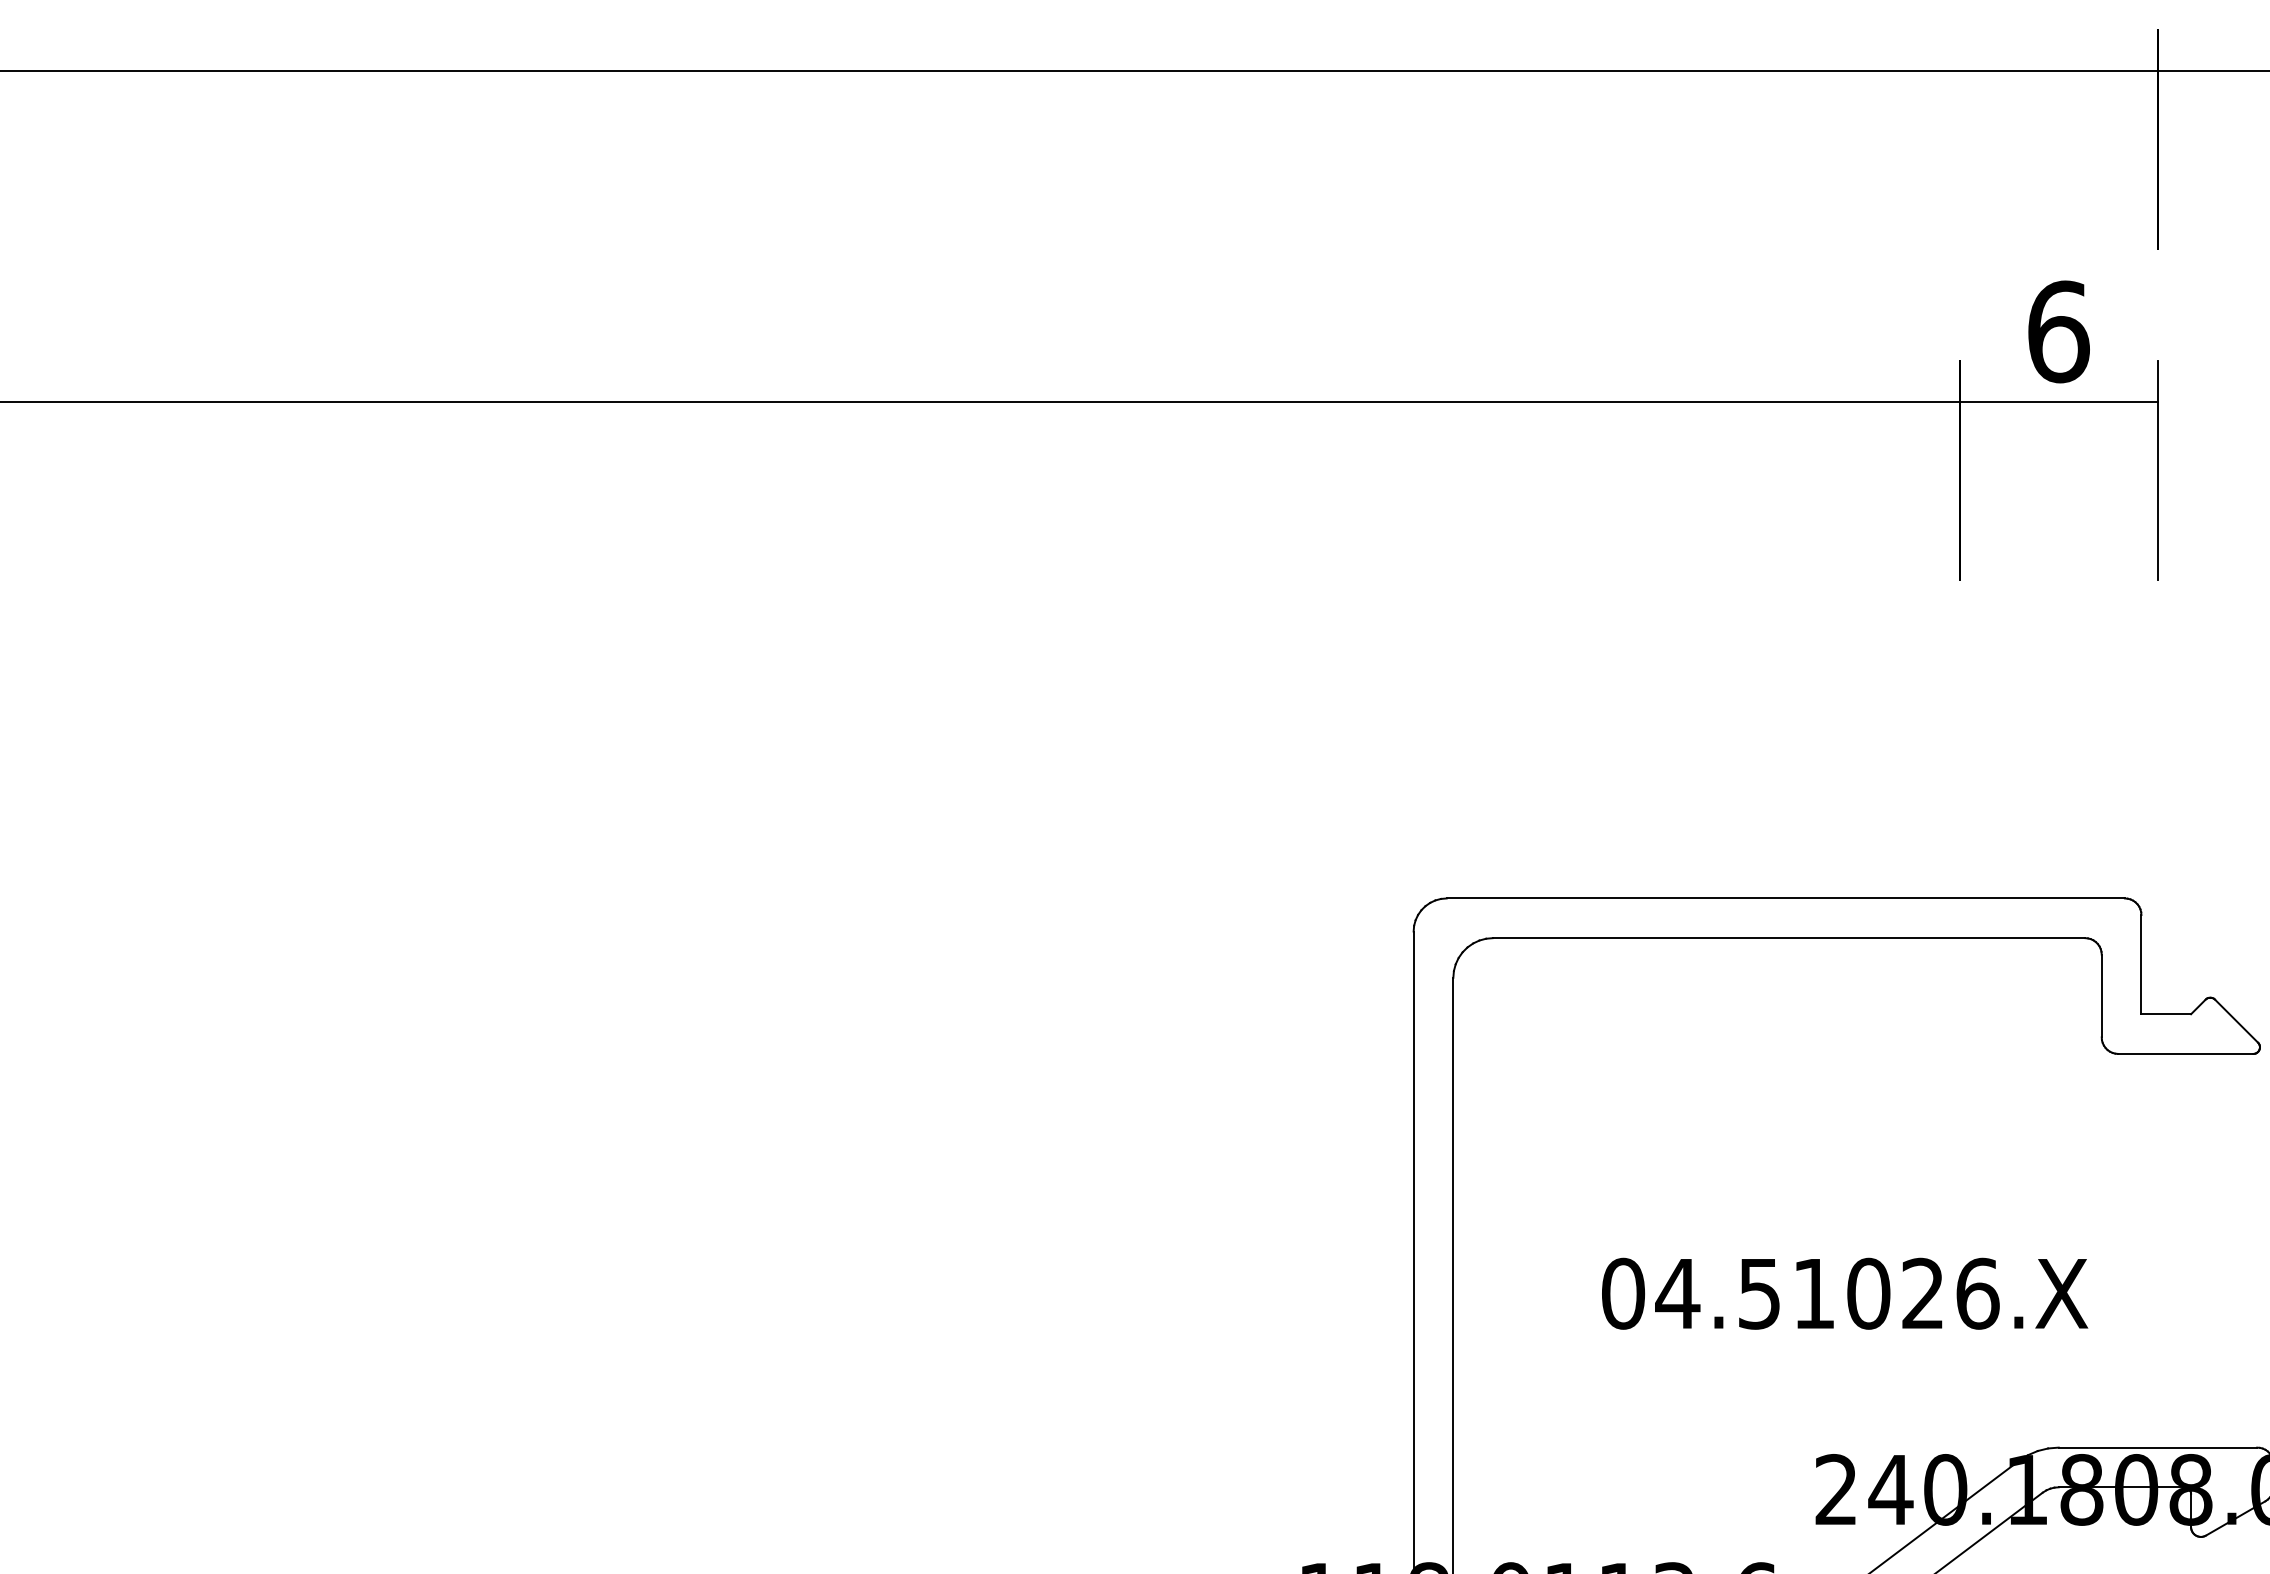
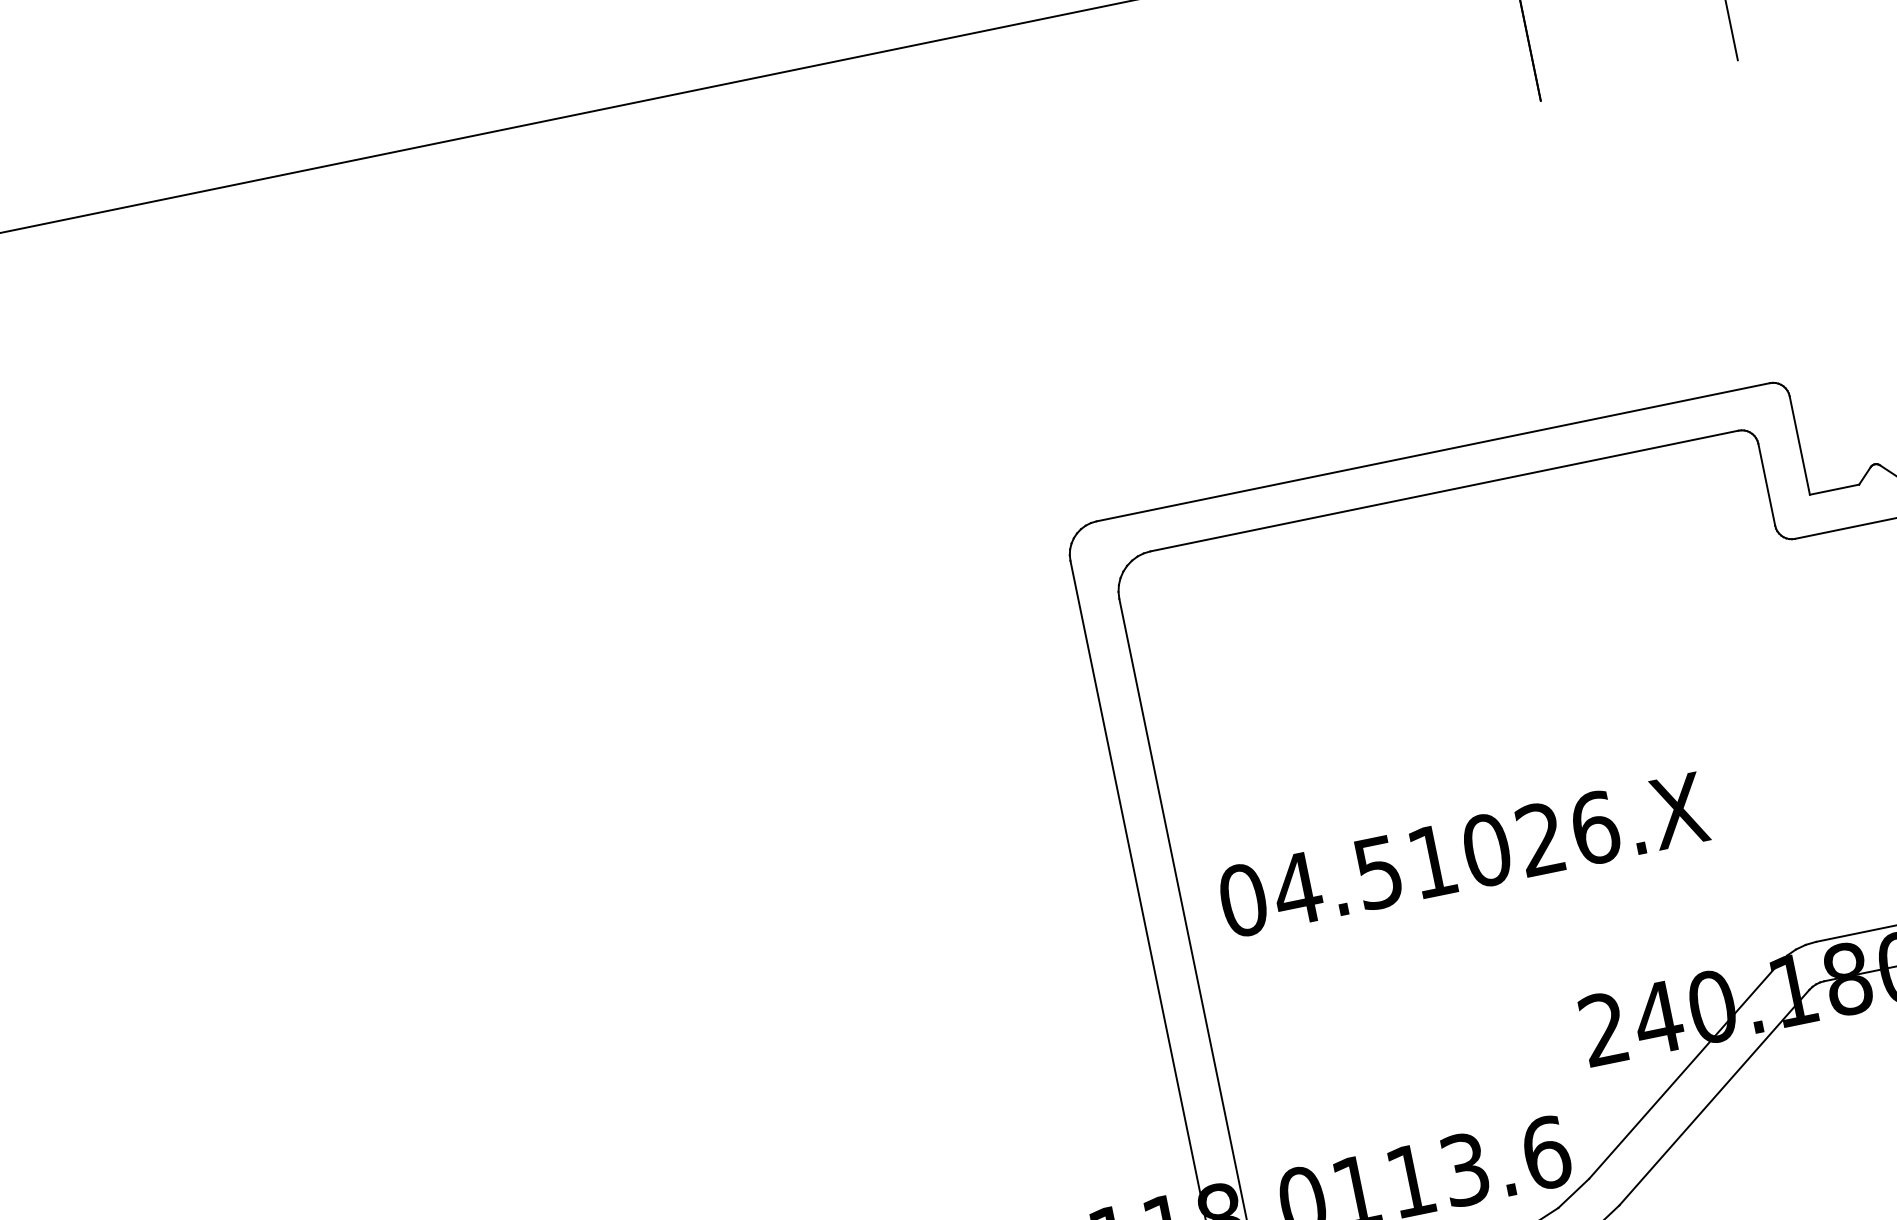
text: (1845, 1293) -> (1463, 854), moved

